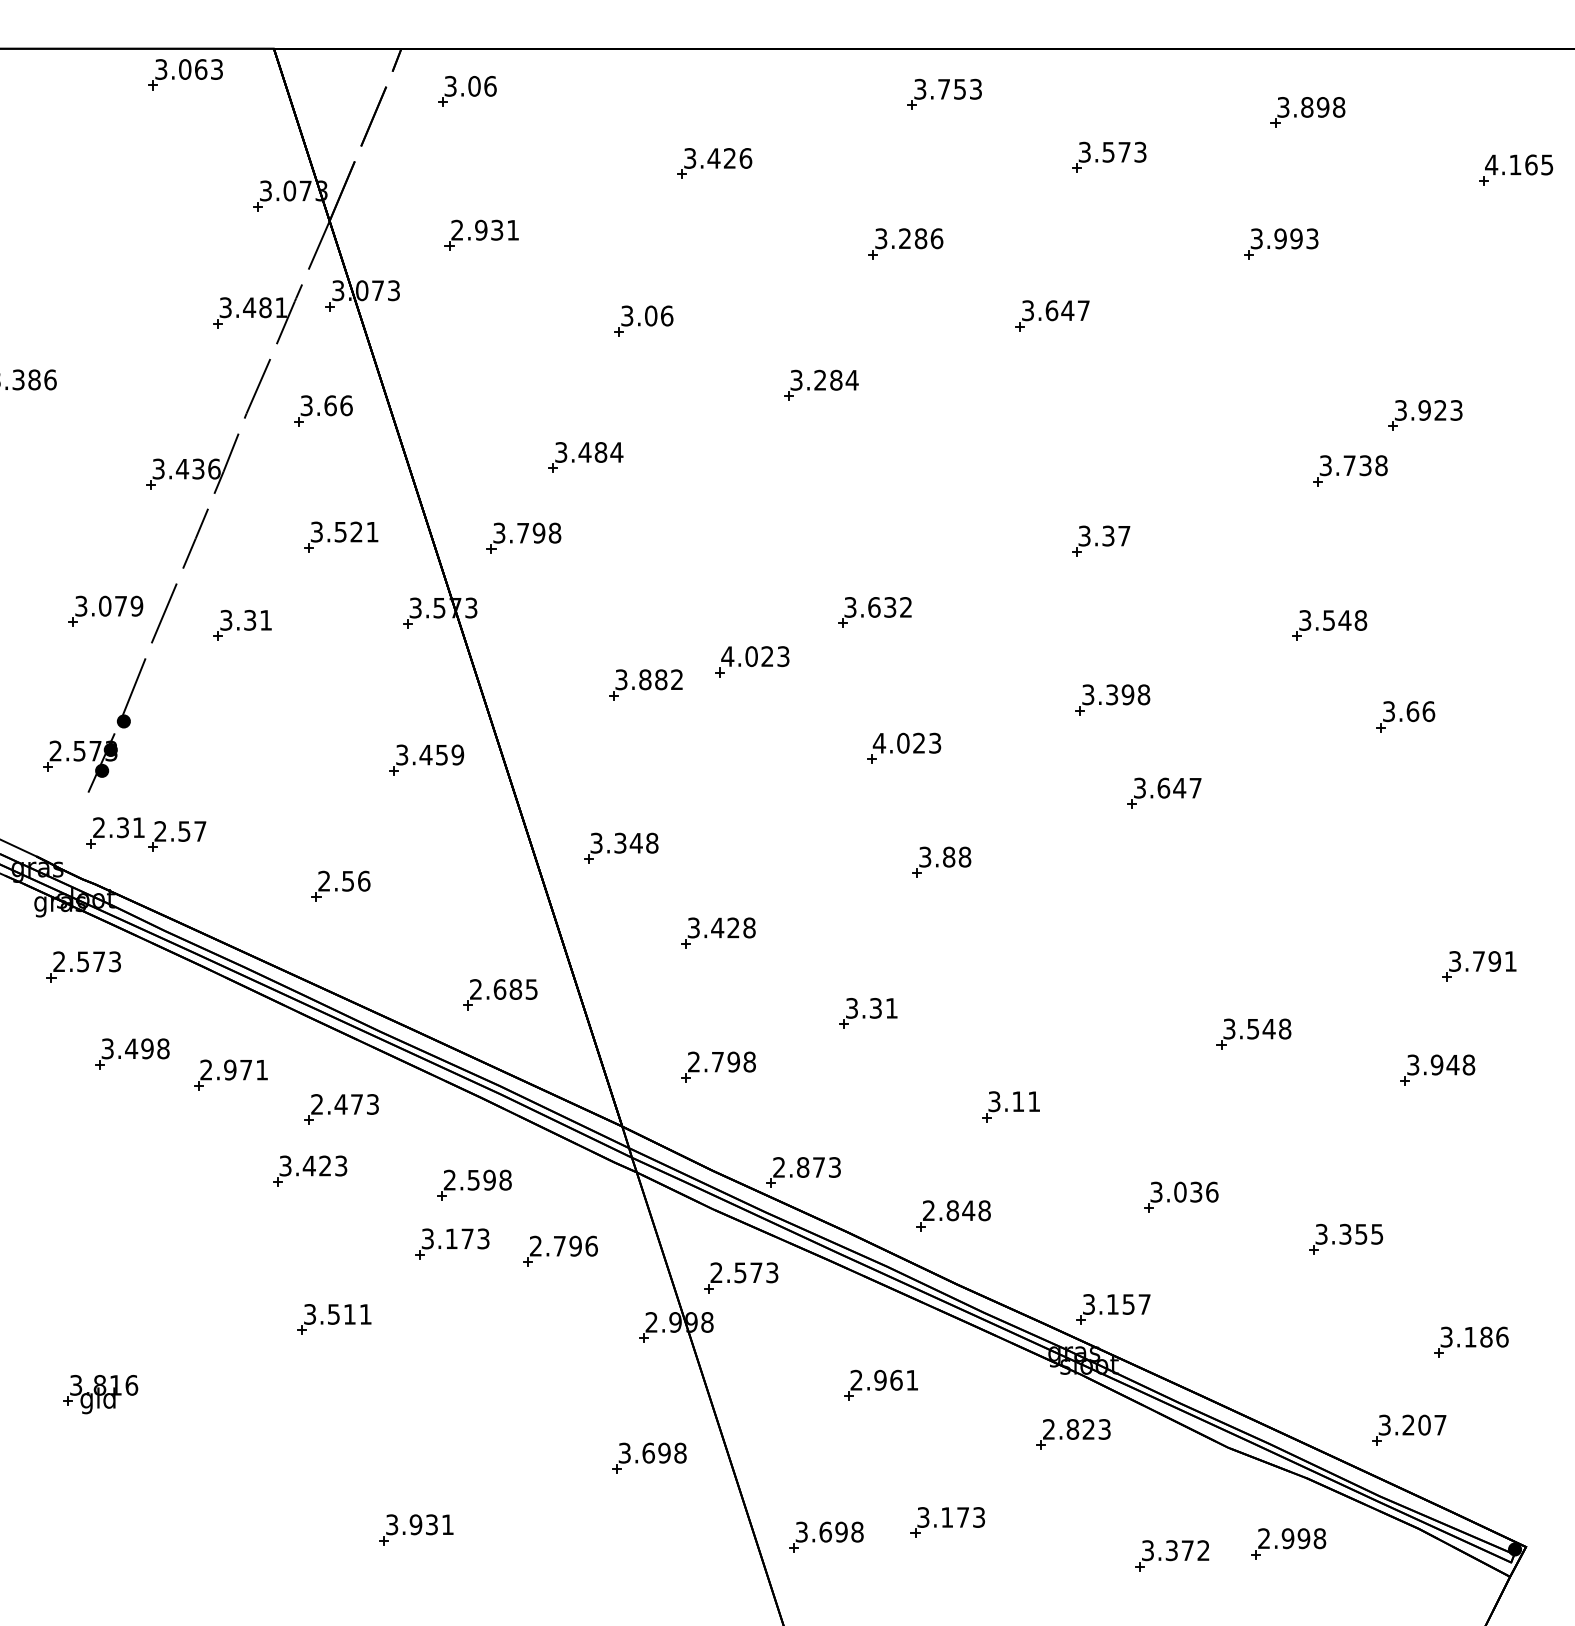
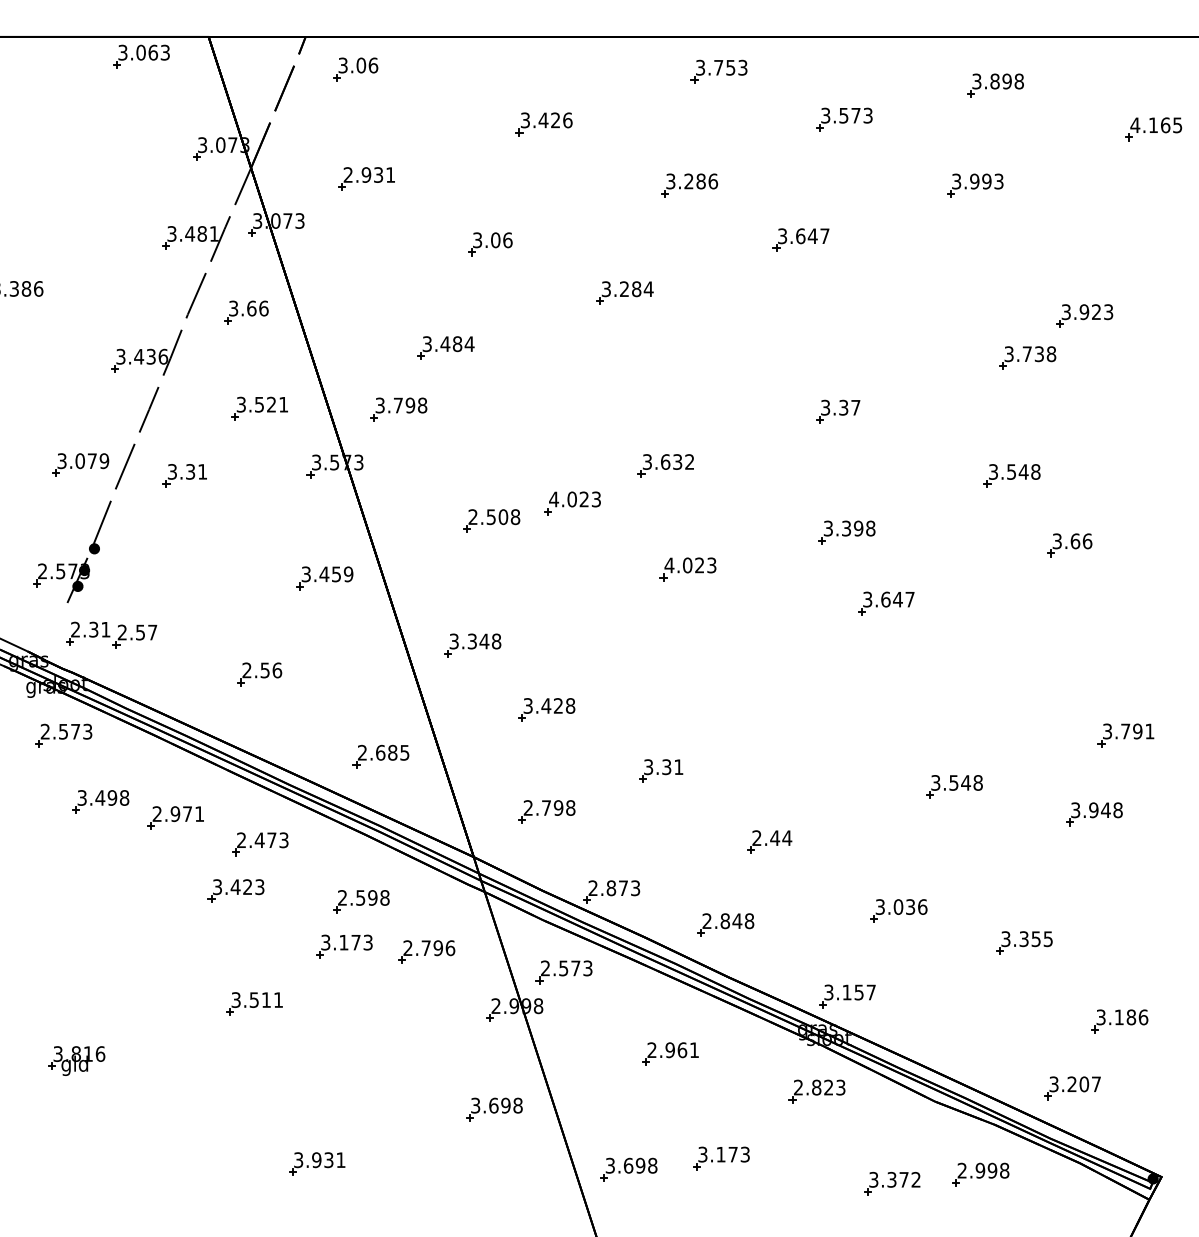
text: (649, 679) -> (494, 516), 3.882 -> 2.508
part: (941, 861) -> (716, 655), removed
text: (1014, 1101) -> (772, 838), 3.11 -> 2.44

